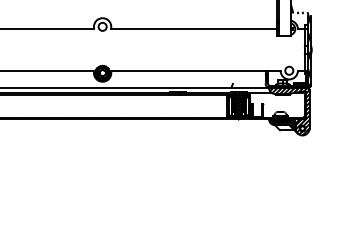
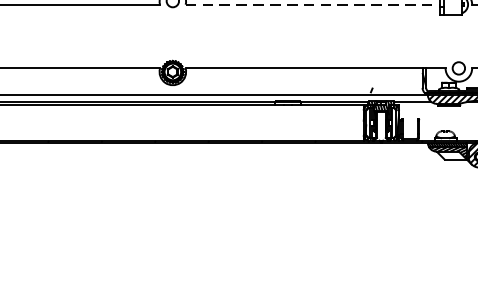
line: (194, 29) -> (313, 5), solid -> dashed
hatch: (238, 108) -> (381, 126), removed

